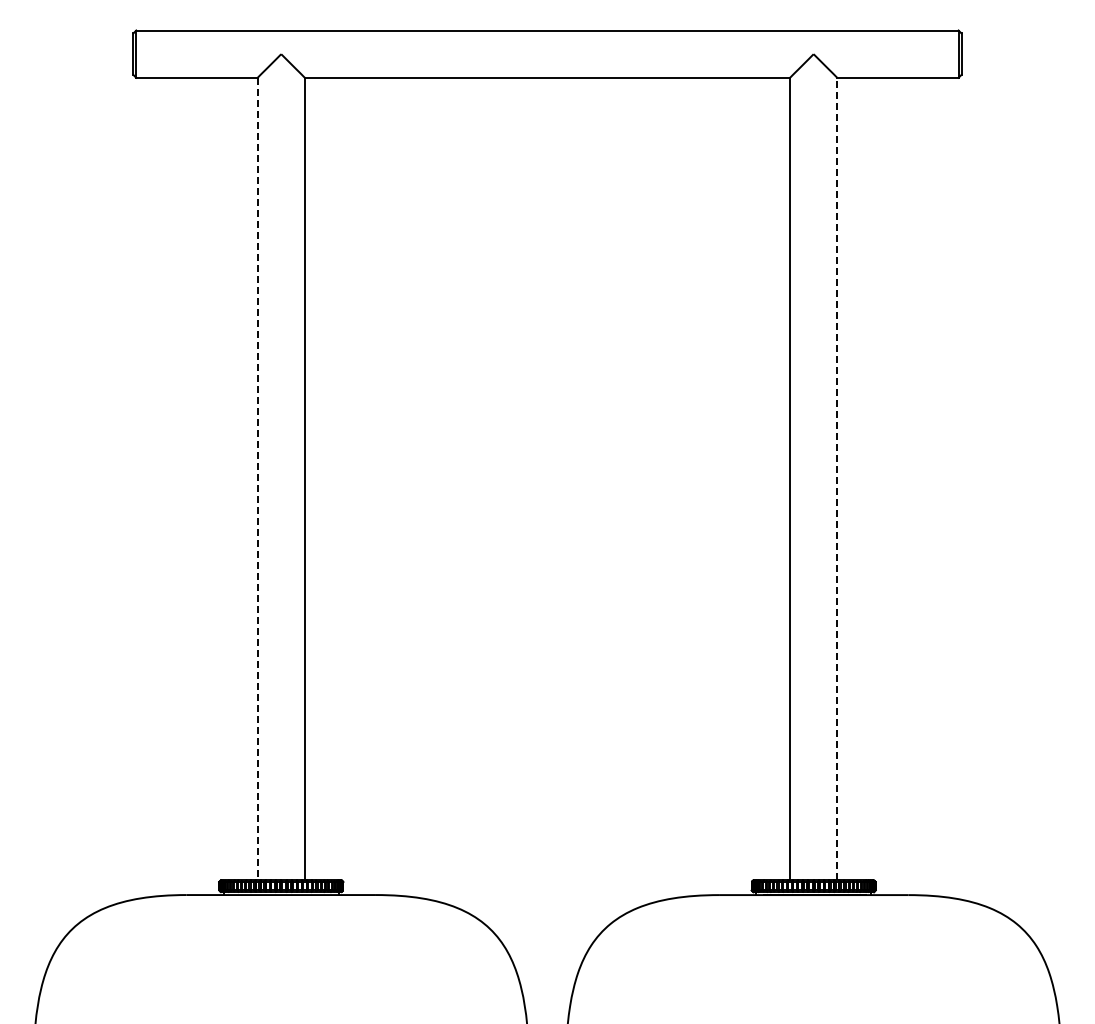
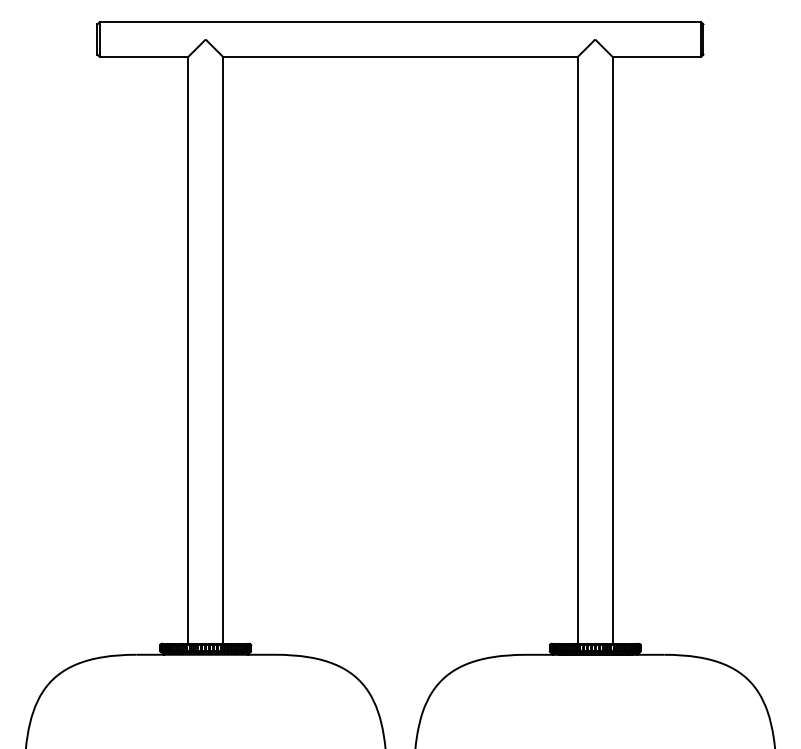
line: (837, 478) -> (612, 349), dashed -> solid
line: (257, 479) -> (188, 350), dashed -> solid

